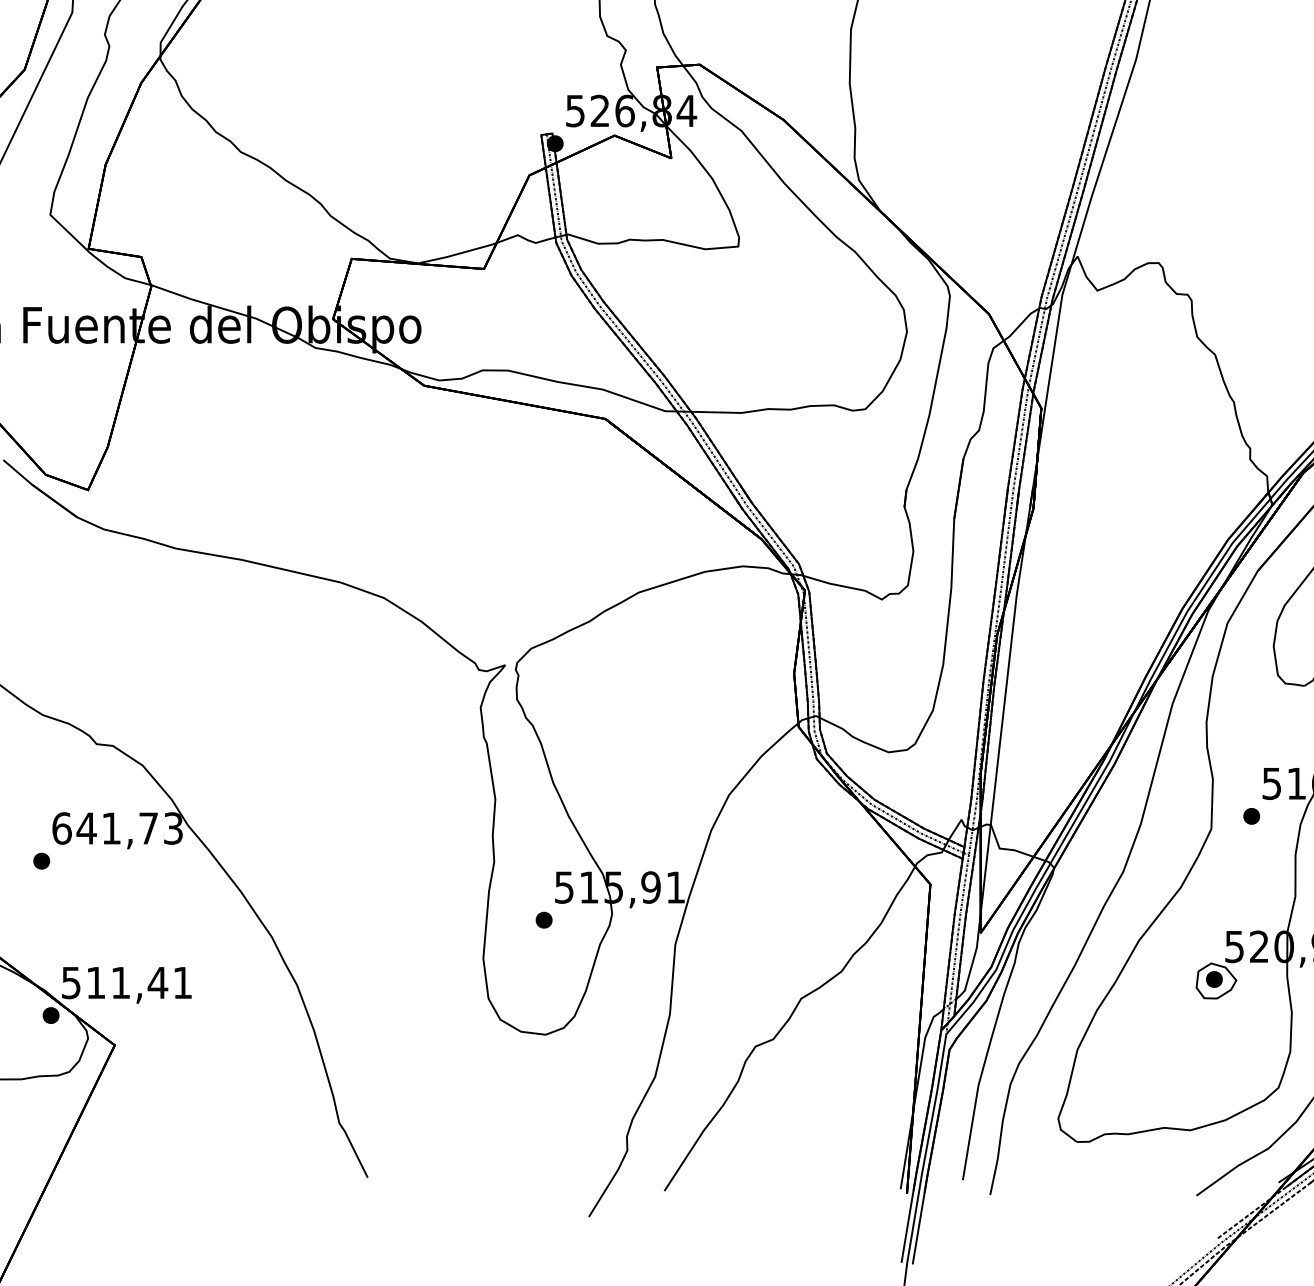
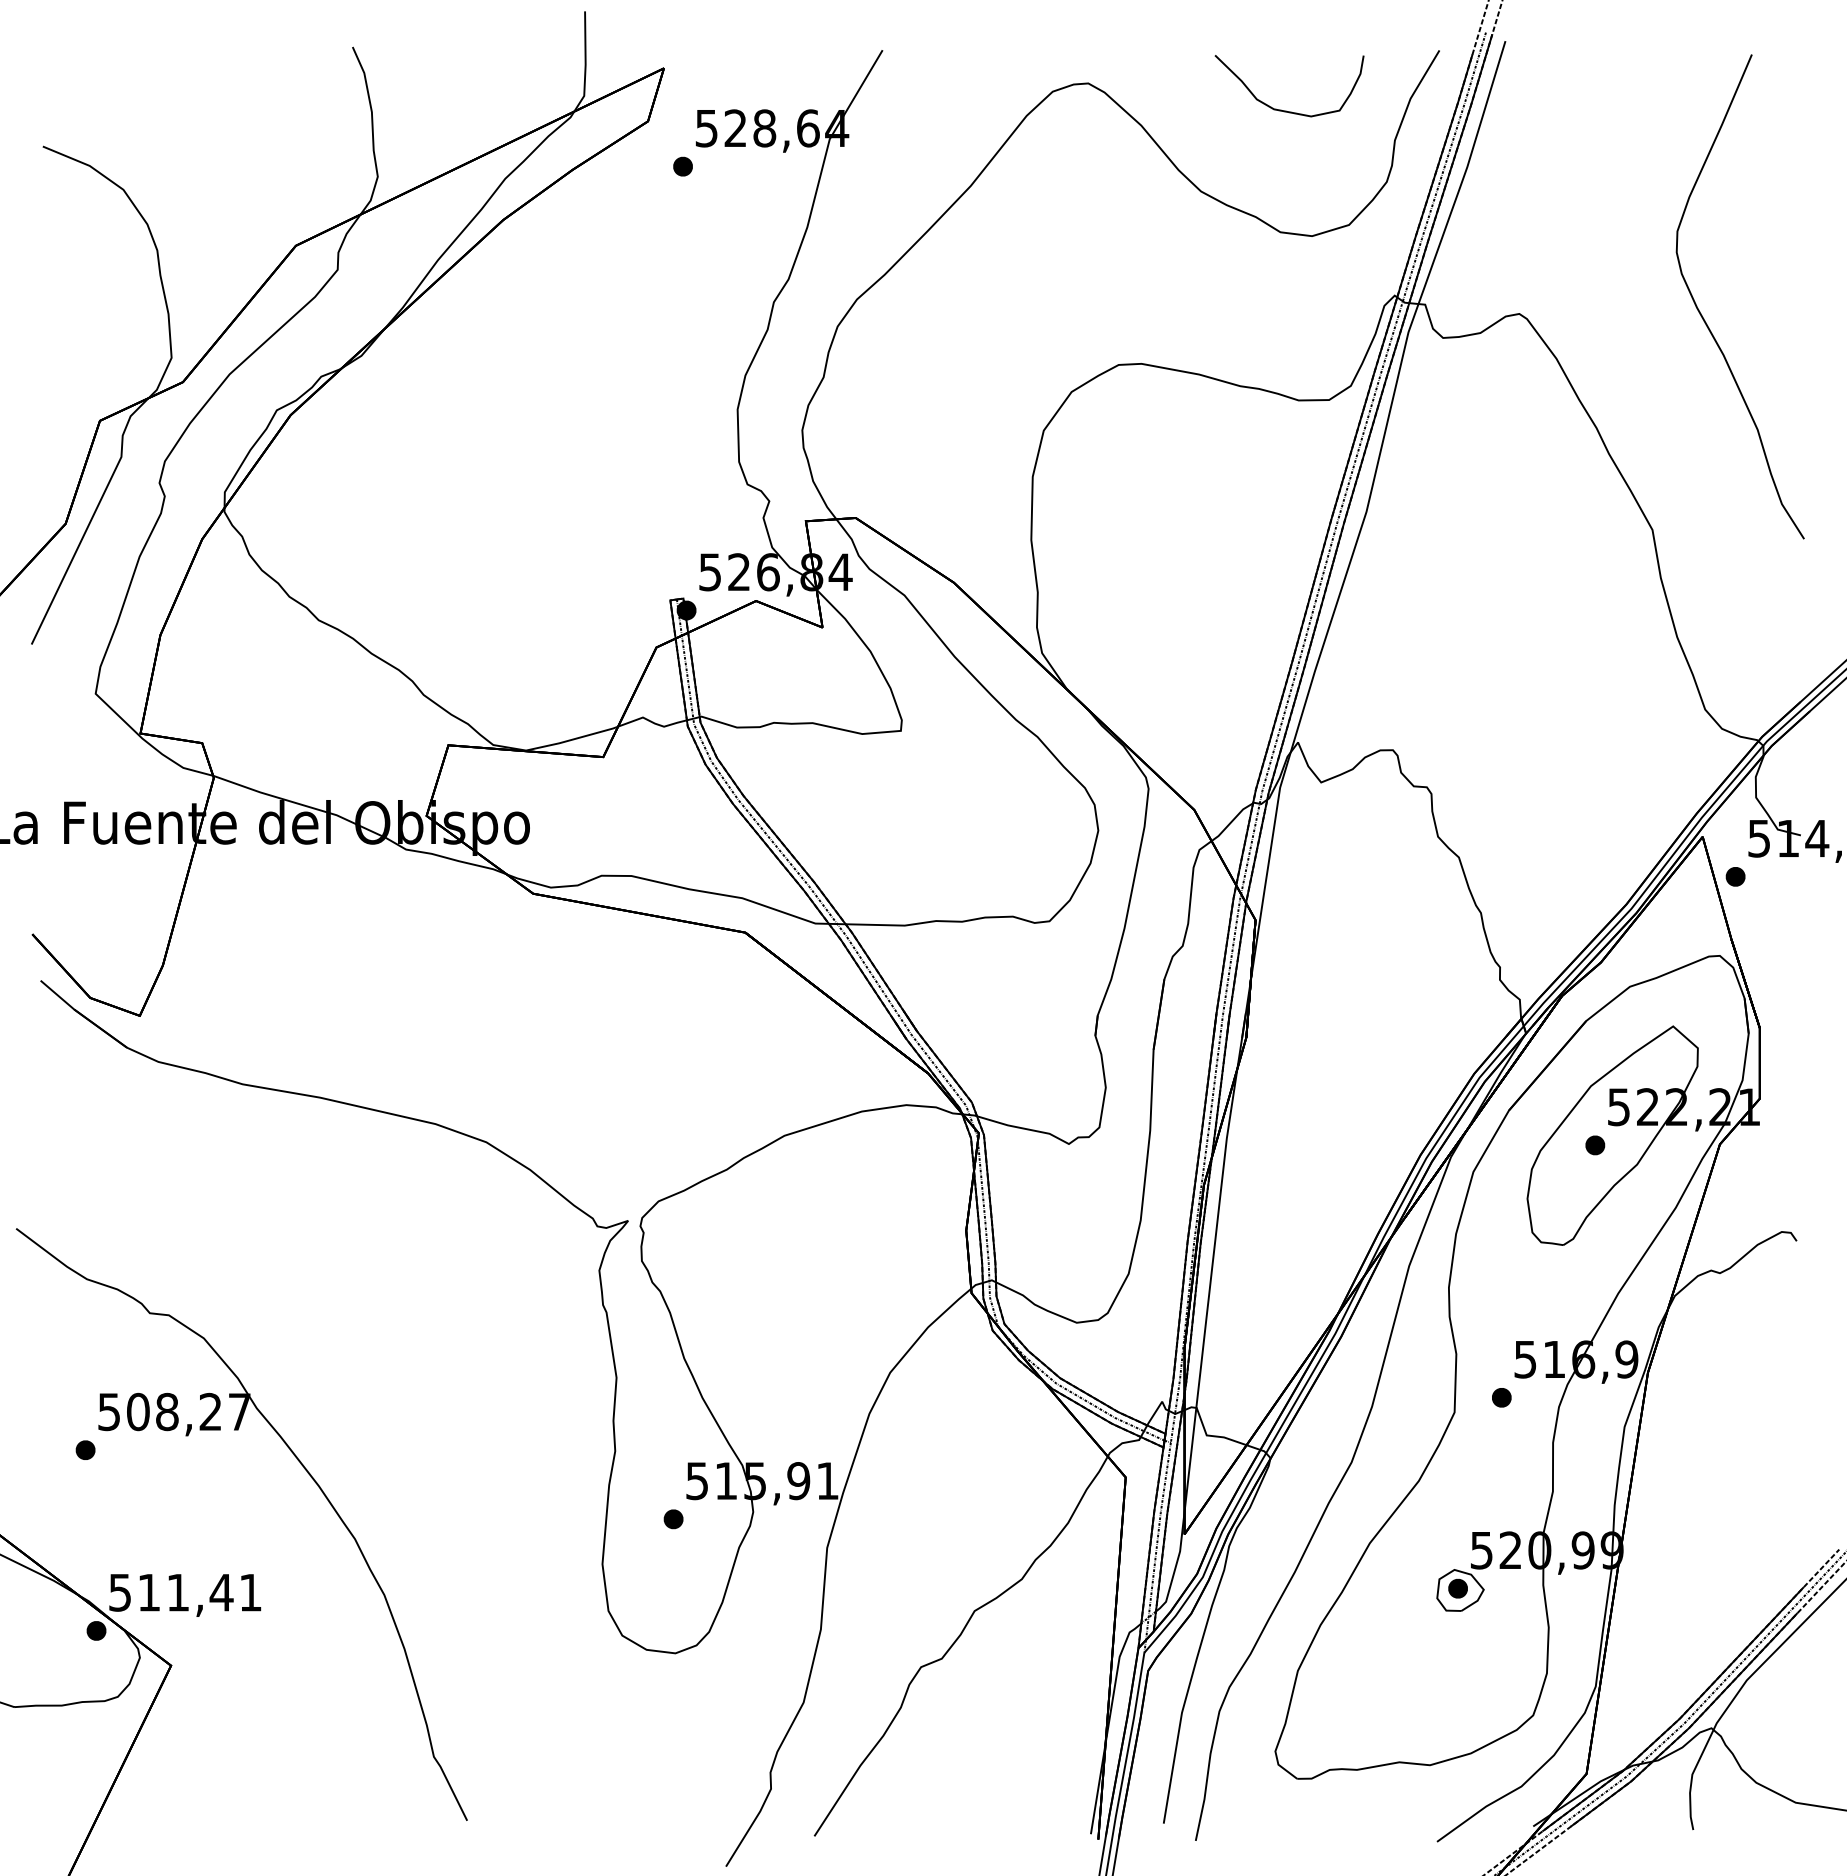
text: (117, 828) -> (174, 1411), 641,73 -> 508,27

